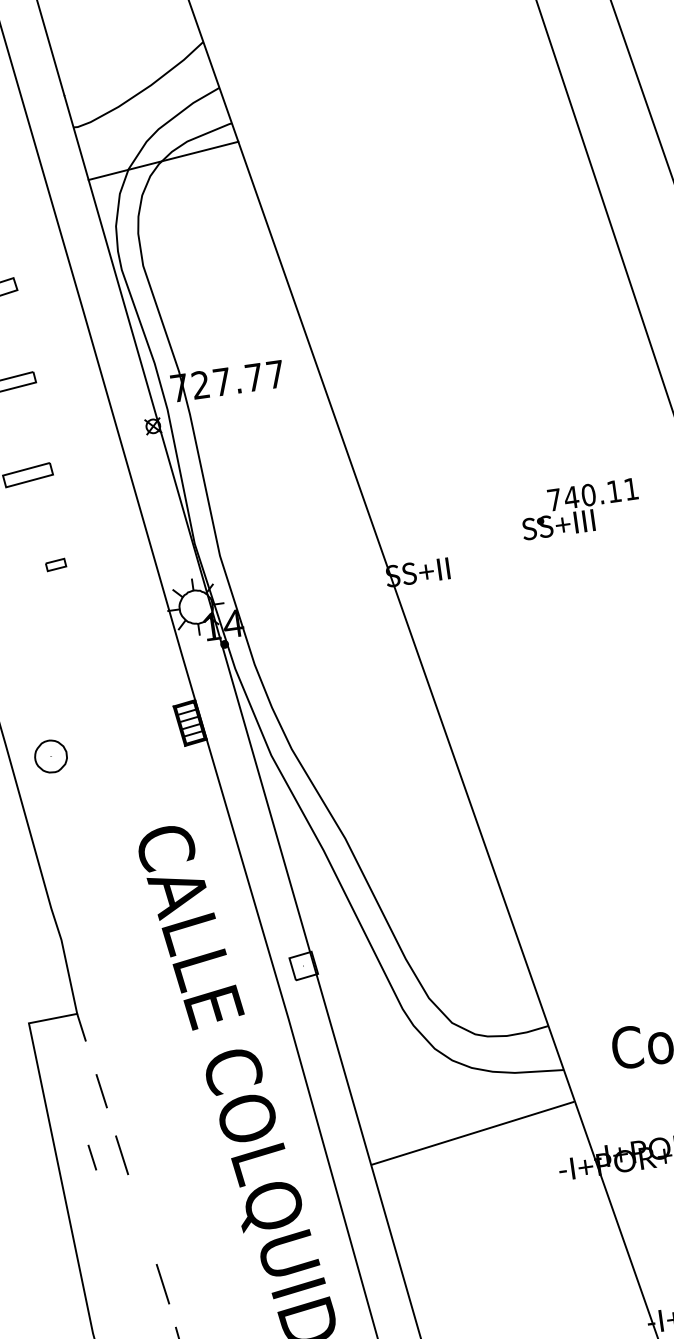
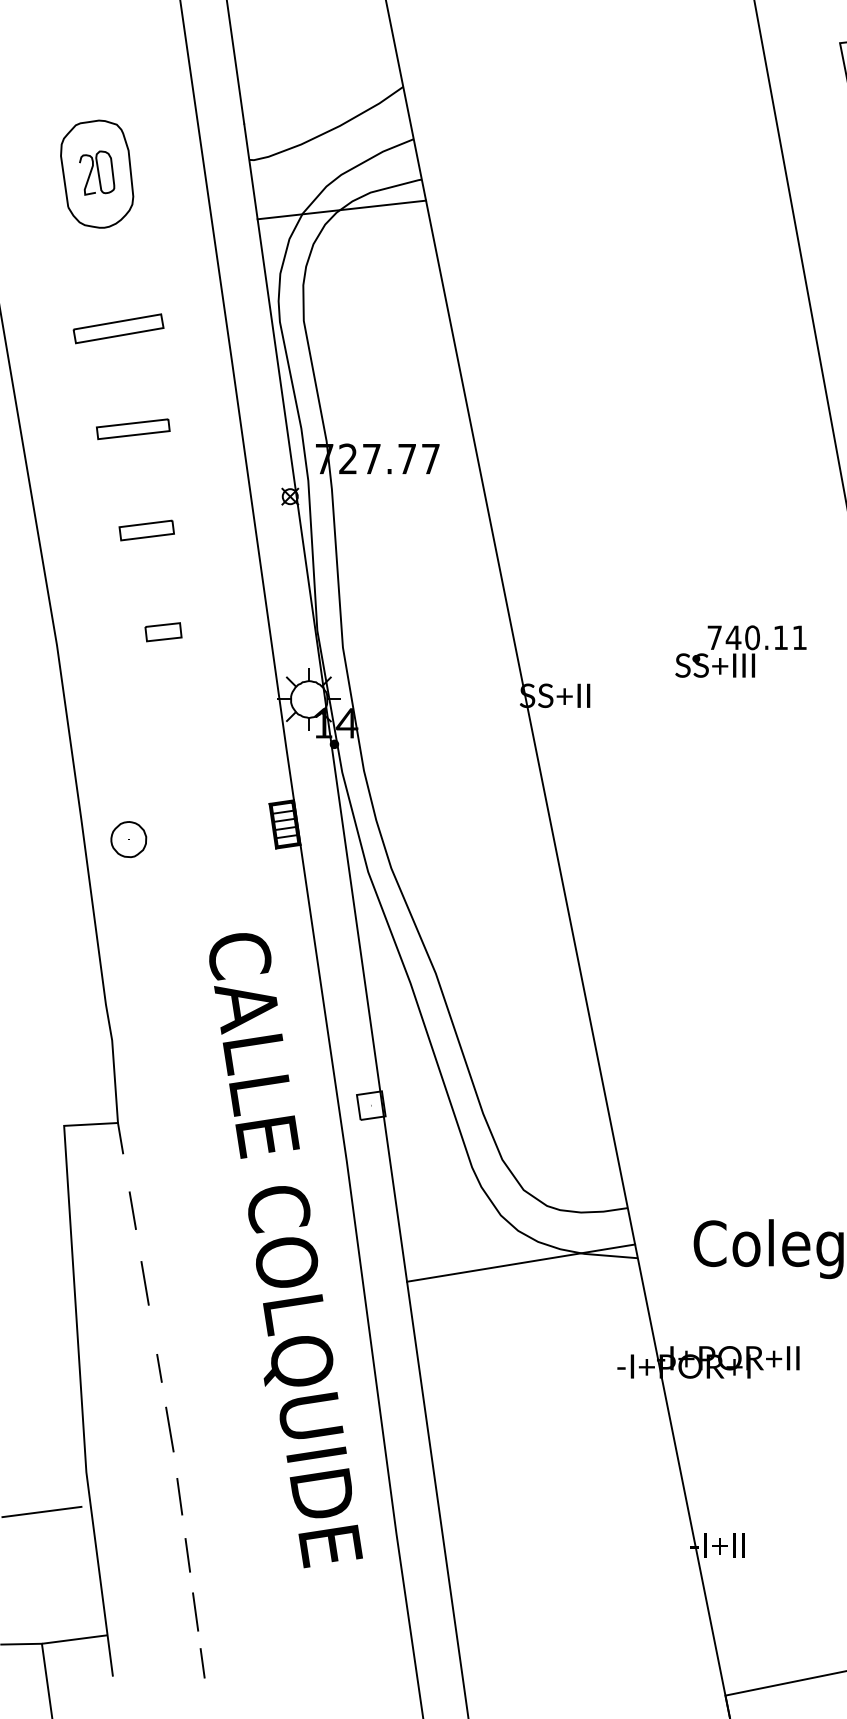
part: (56, 565) -> (163, 632), size x1.67
line: (472, 1132) -> (521, 1262), moved
line: (92, 1157) -> (159, 1368), moved

